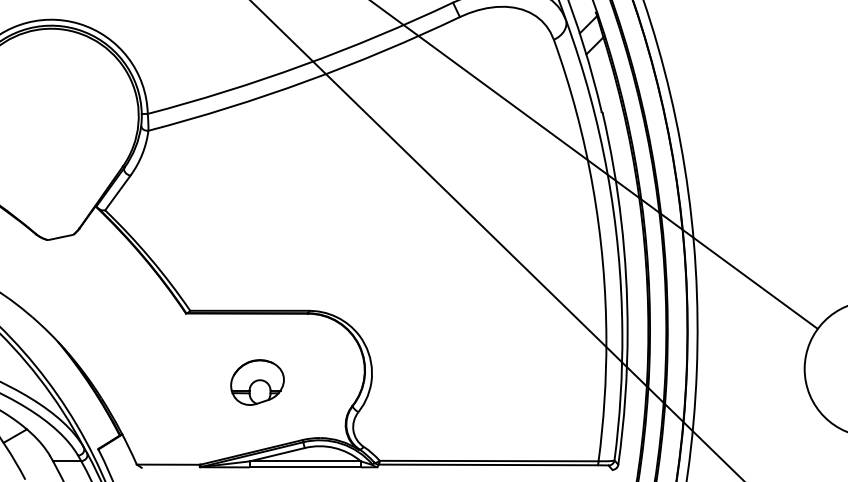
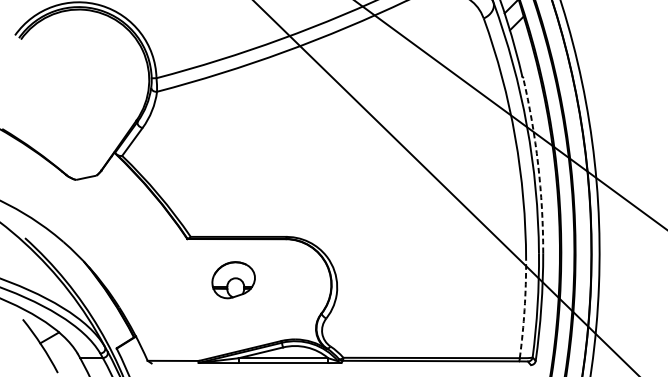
arc: (621, 221) -> (538, 164), solid -> dashed
part: (257, 382) -> (233, 280), moved
arc: (604, 400) -> (524, 309), solid -> dashed

